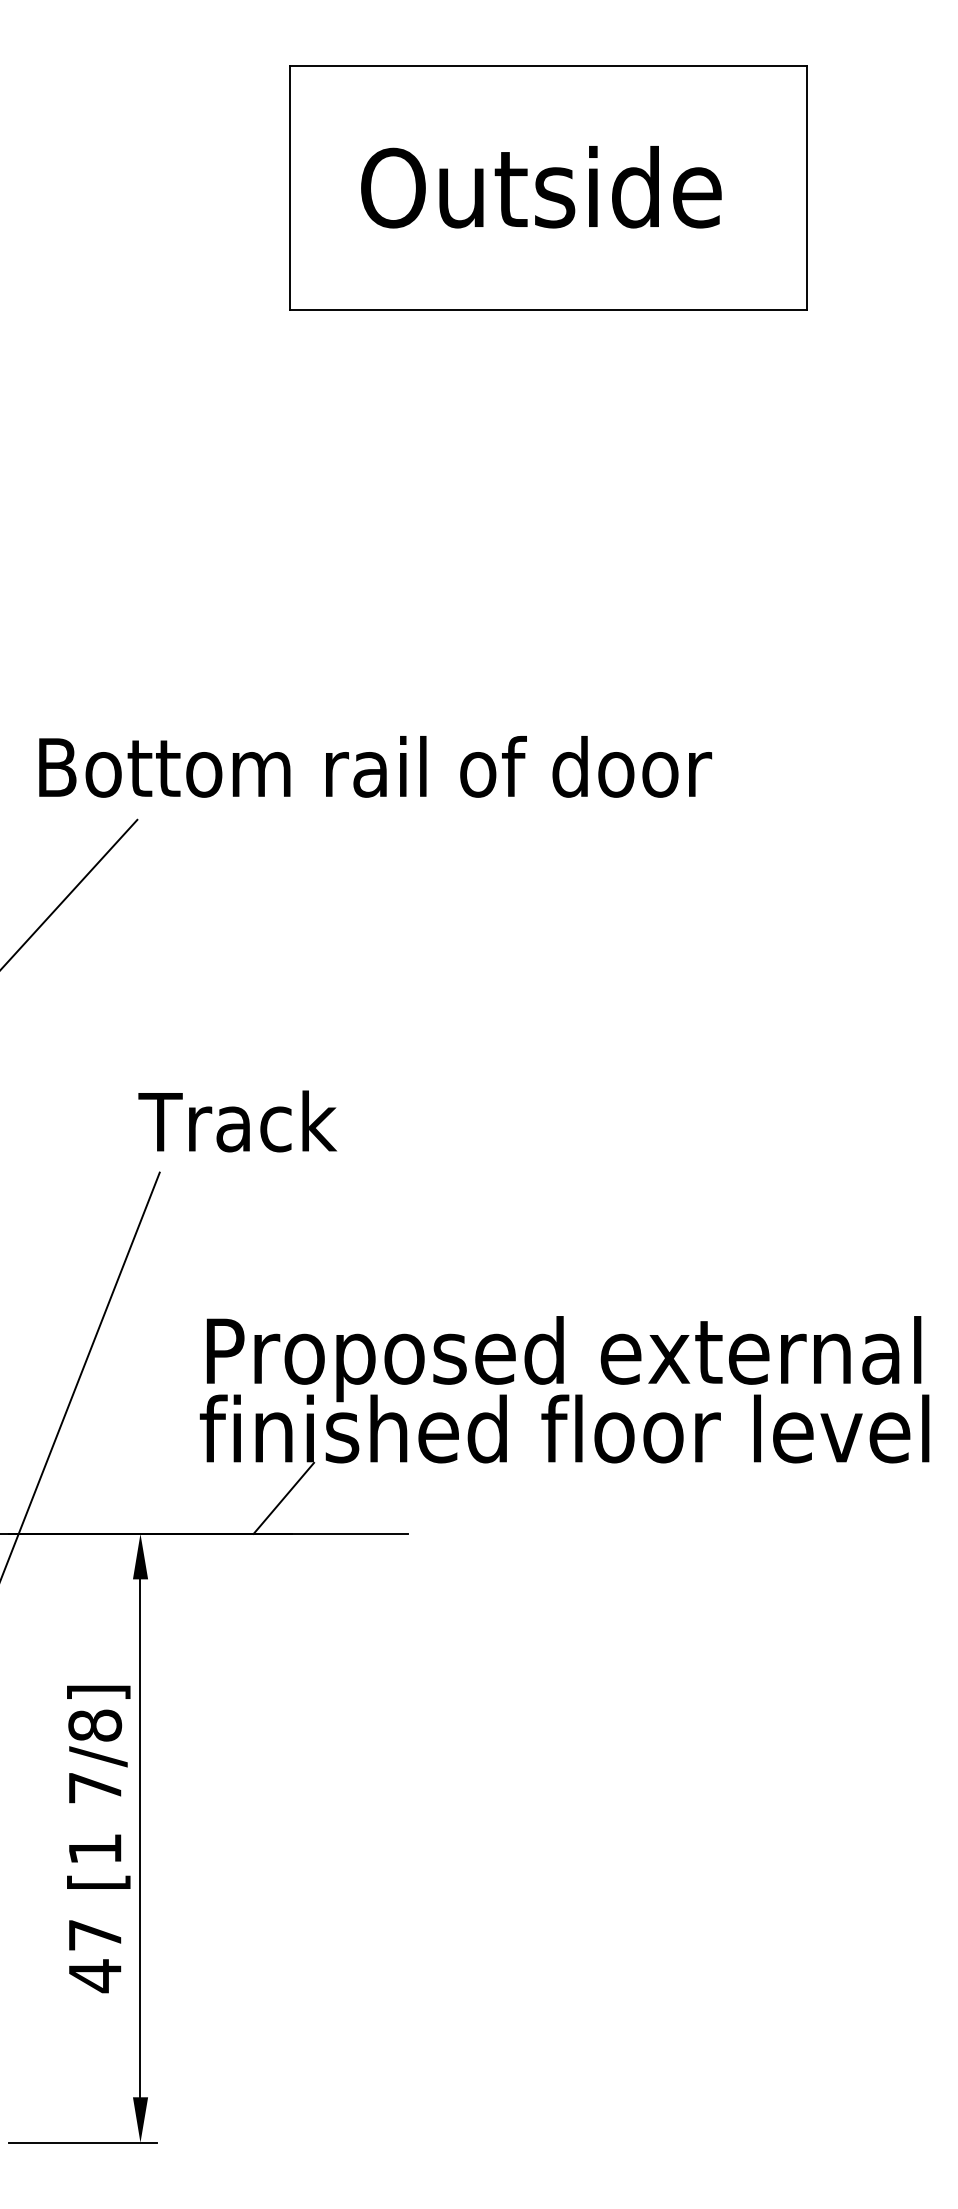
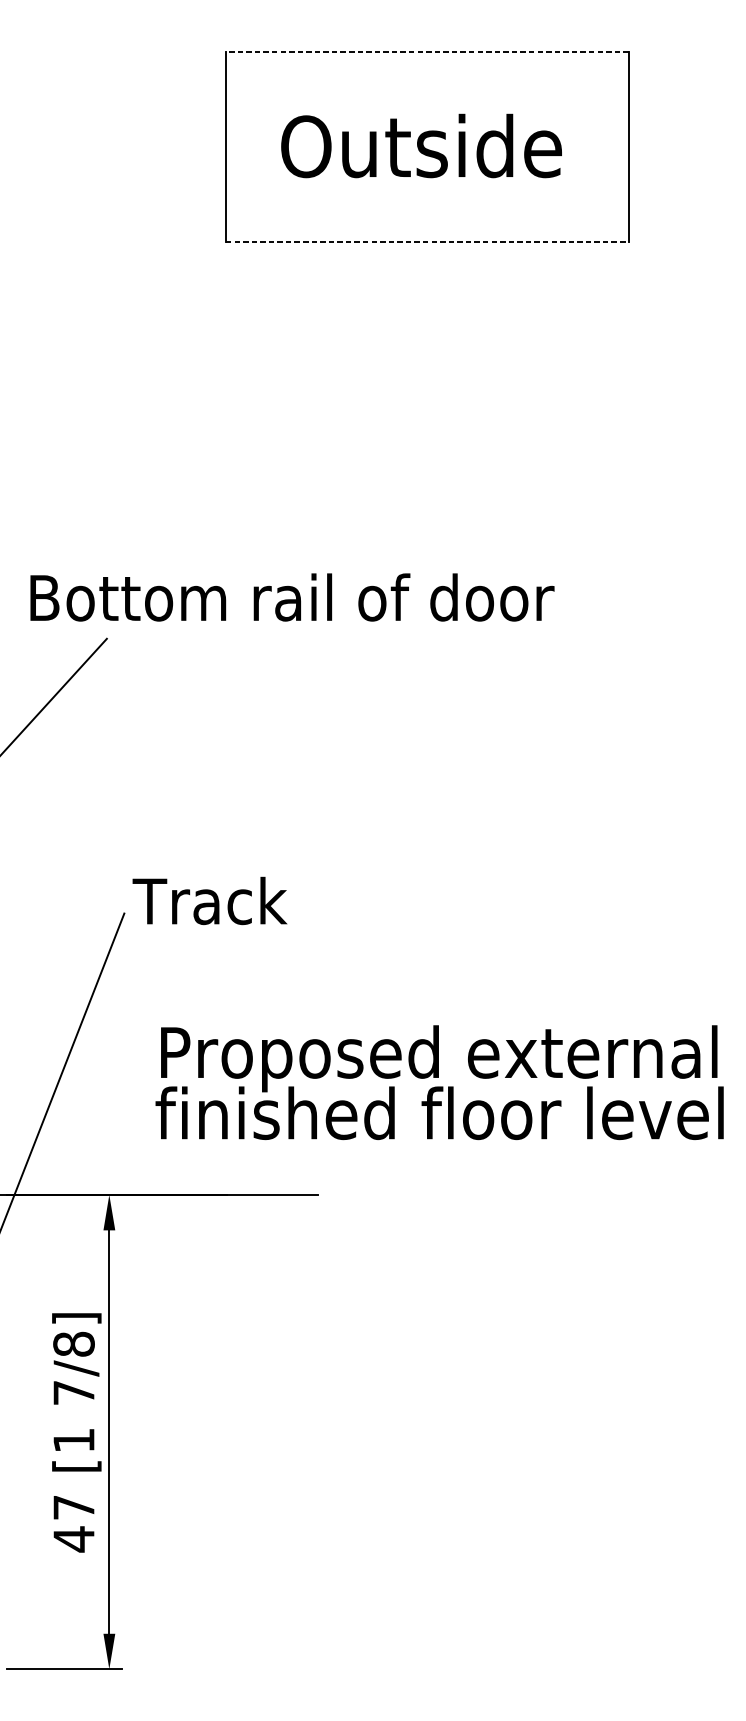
line: (548, 66) -> (427, 52), solid -> dashed
line: (548, 310) -> (427, 242), solid -> dashed
text: (237, 1121) -> (209, 901), moved
line: (283, 1497) -> (220, 1166), removed

